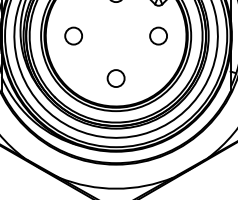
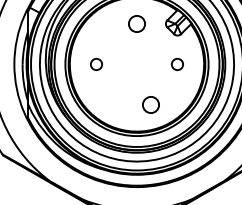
circle: (73, 36) -> (96, 64), size x0.7
circle: (158, 36) -> (177, 64), size x0.7
circle: (115, 78) -> (150, 104), moved

